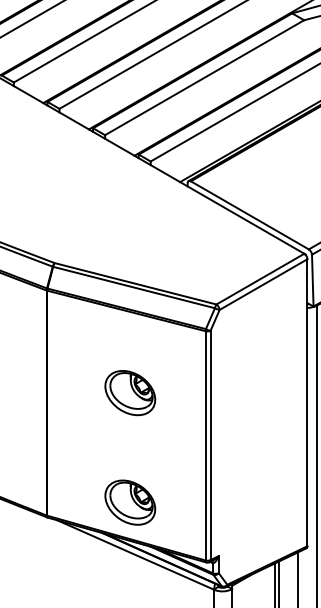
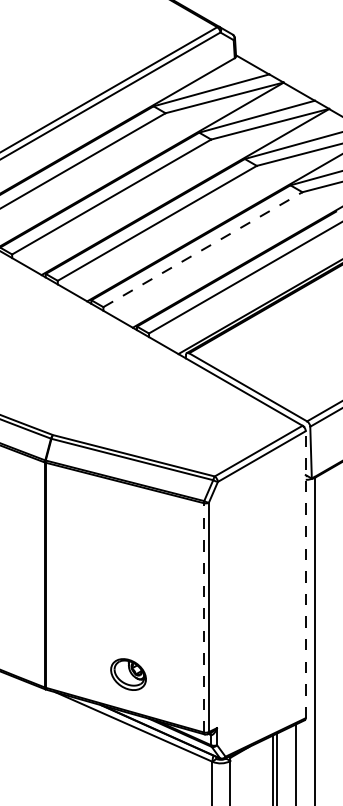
line: (204, 77) -> (202, 249), solid -> dashed
part: (130, 393) -> (128, 565), removed
line: (307, 402) -> (305, 574), solid -> dashed
line: (205, 445) -> (203, 617), solid -> dashed
part: (130, 502) -> (128, 674), size x0.7

